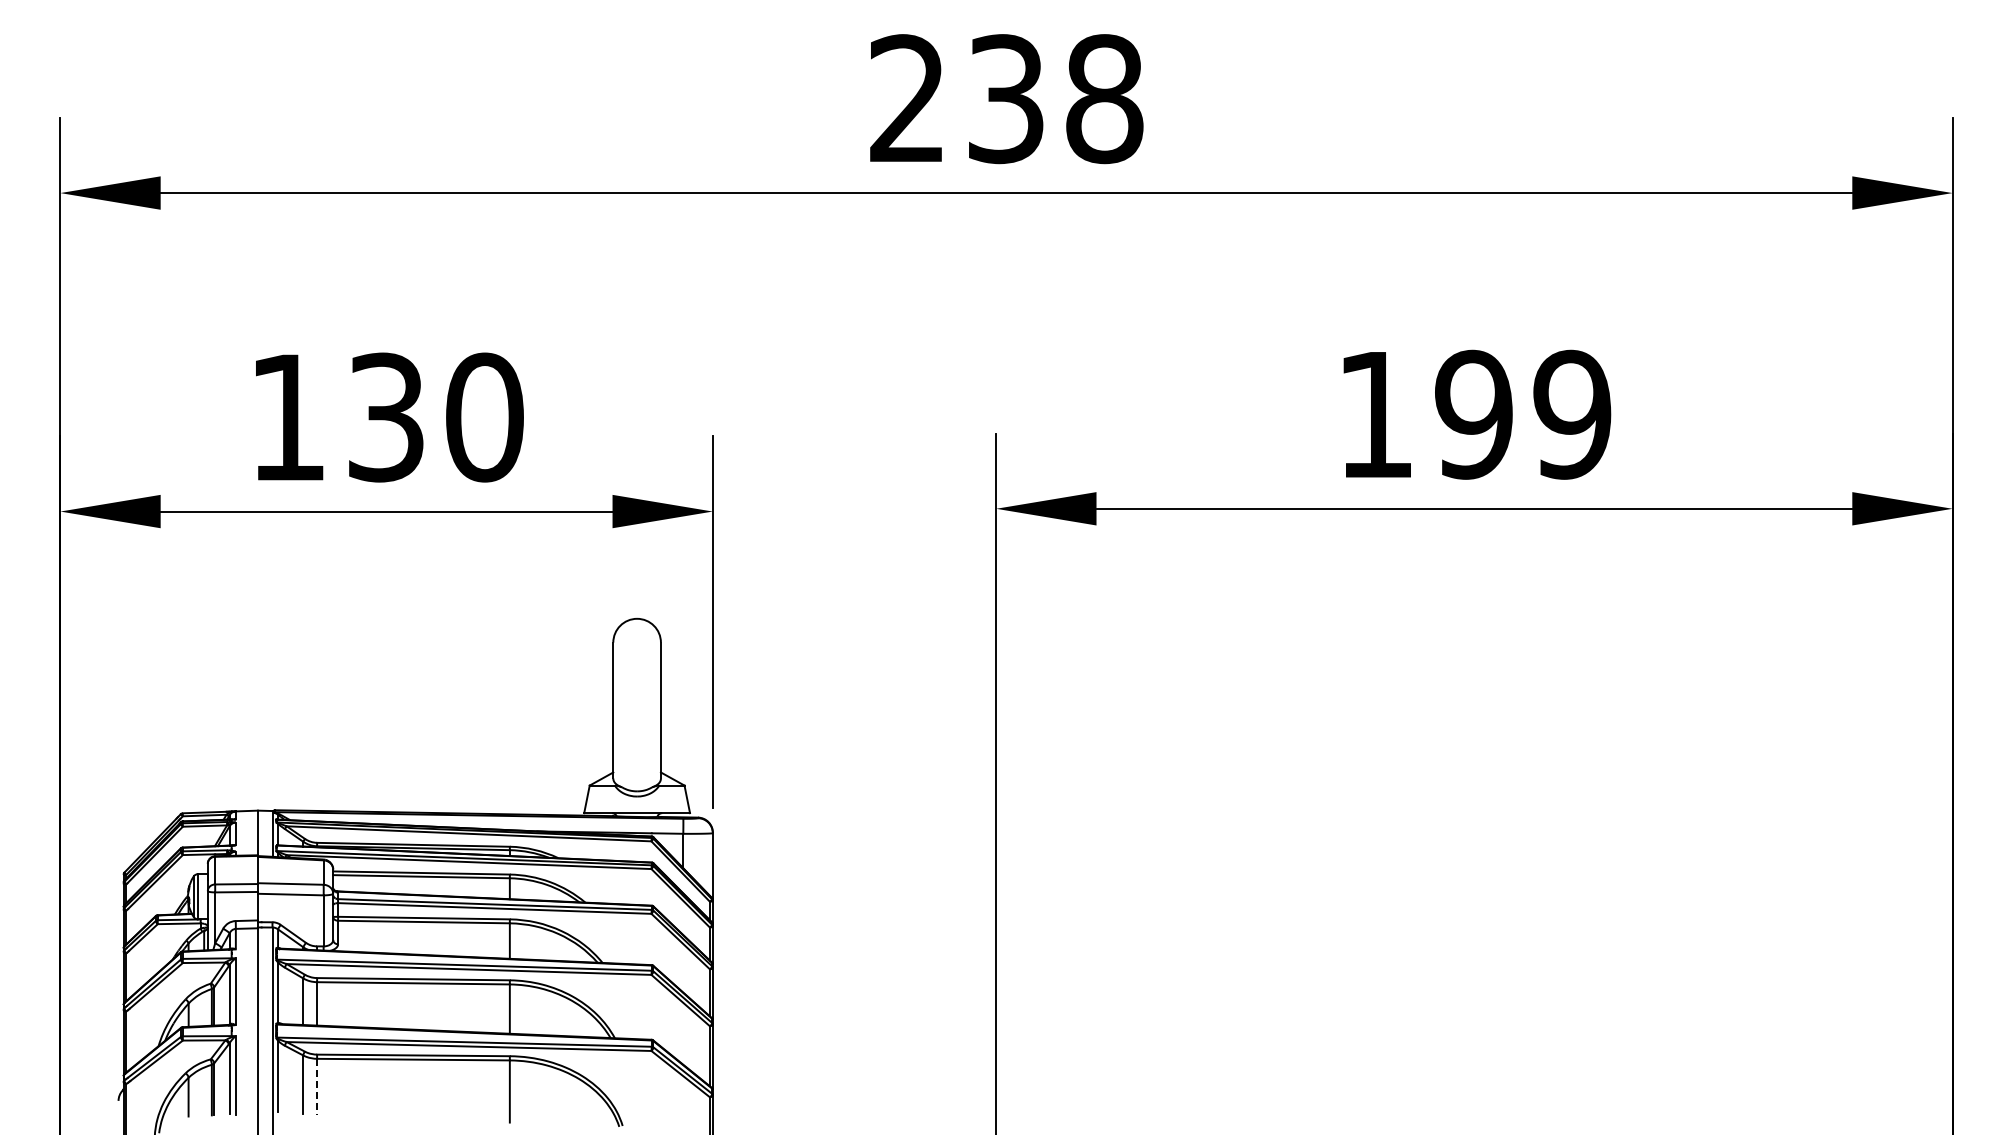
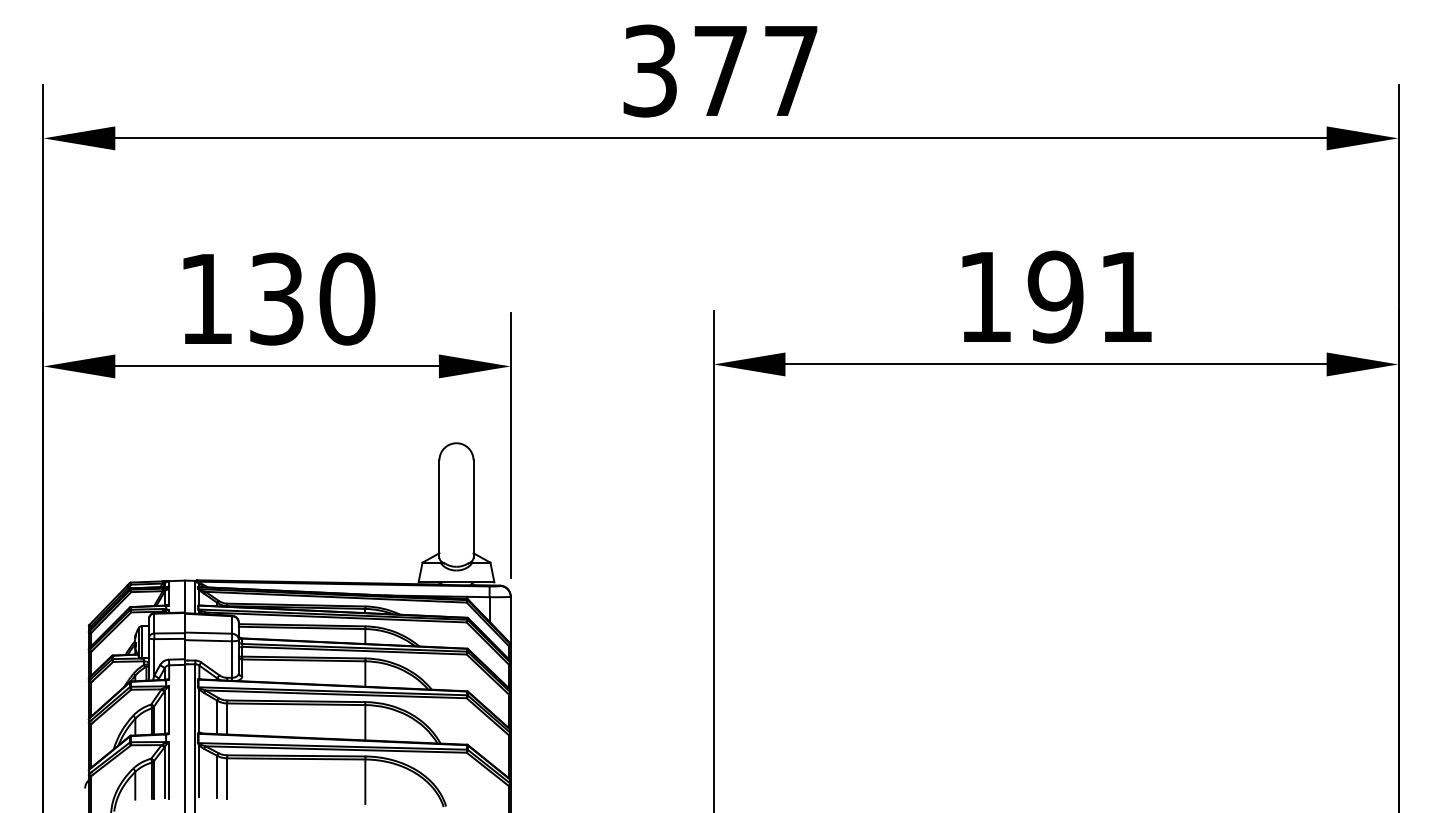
text: (1006, 99) -> (721, 71), 238 -> 377
text: (1572, 414) -> (1126, 296), 199 -> 191
line: (317, 1087) -> (227, 778), dashed -> solid

